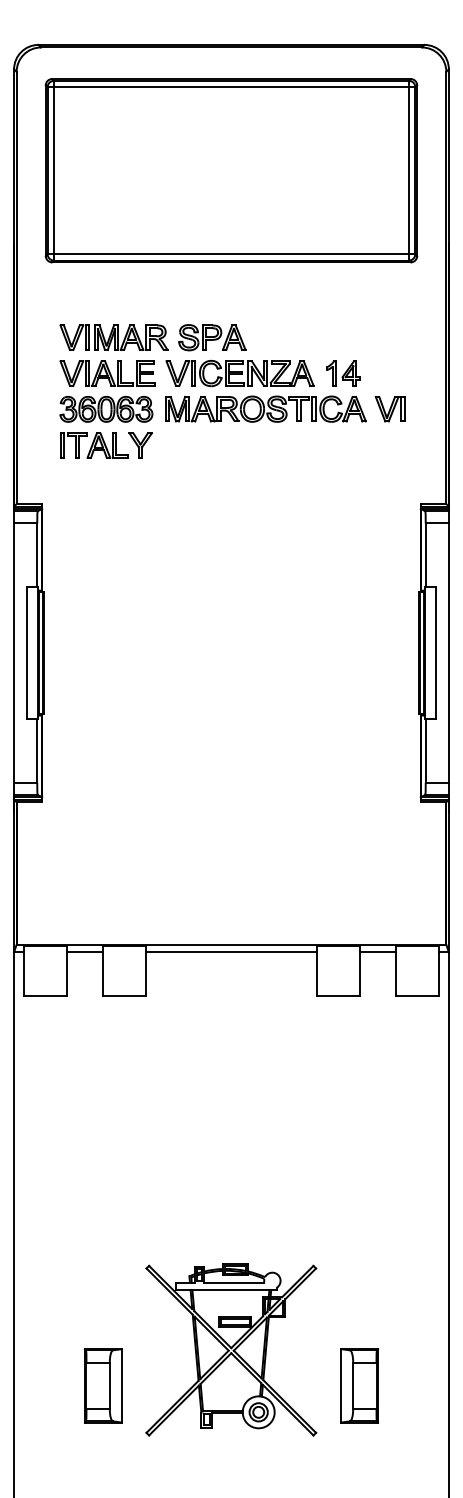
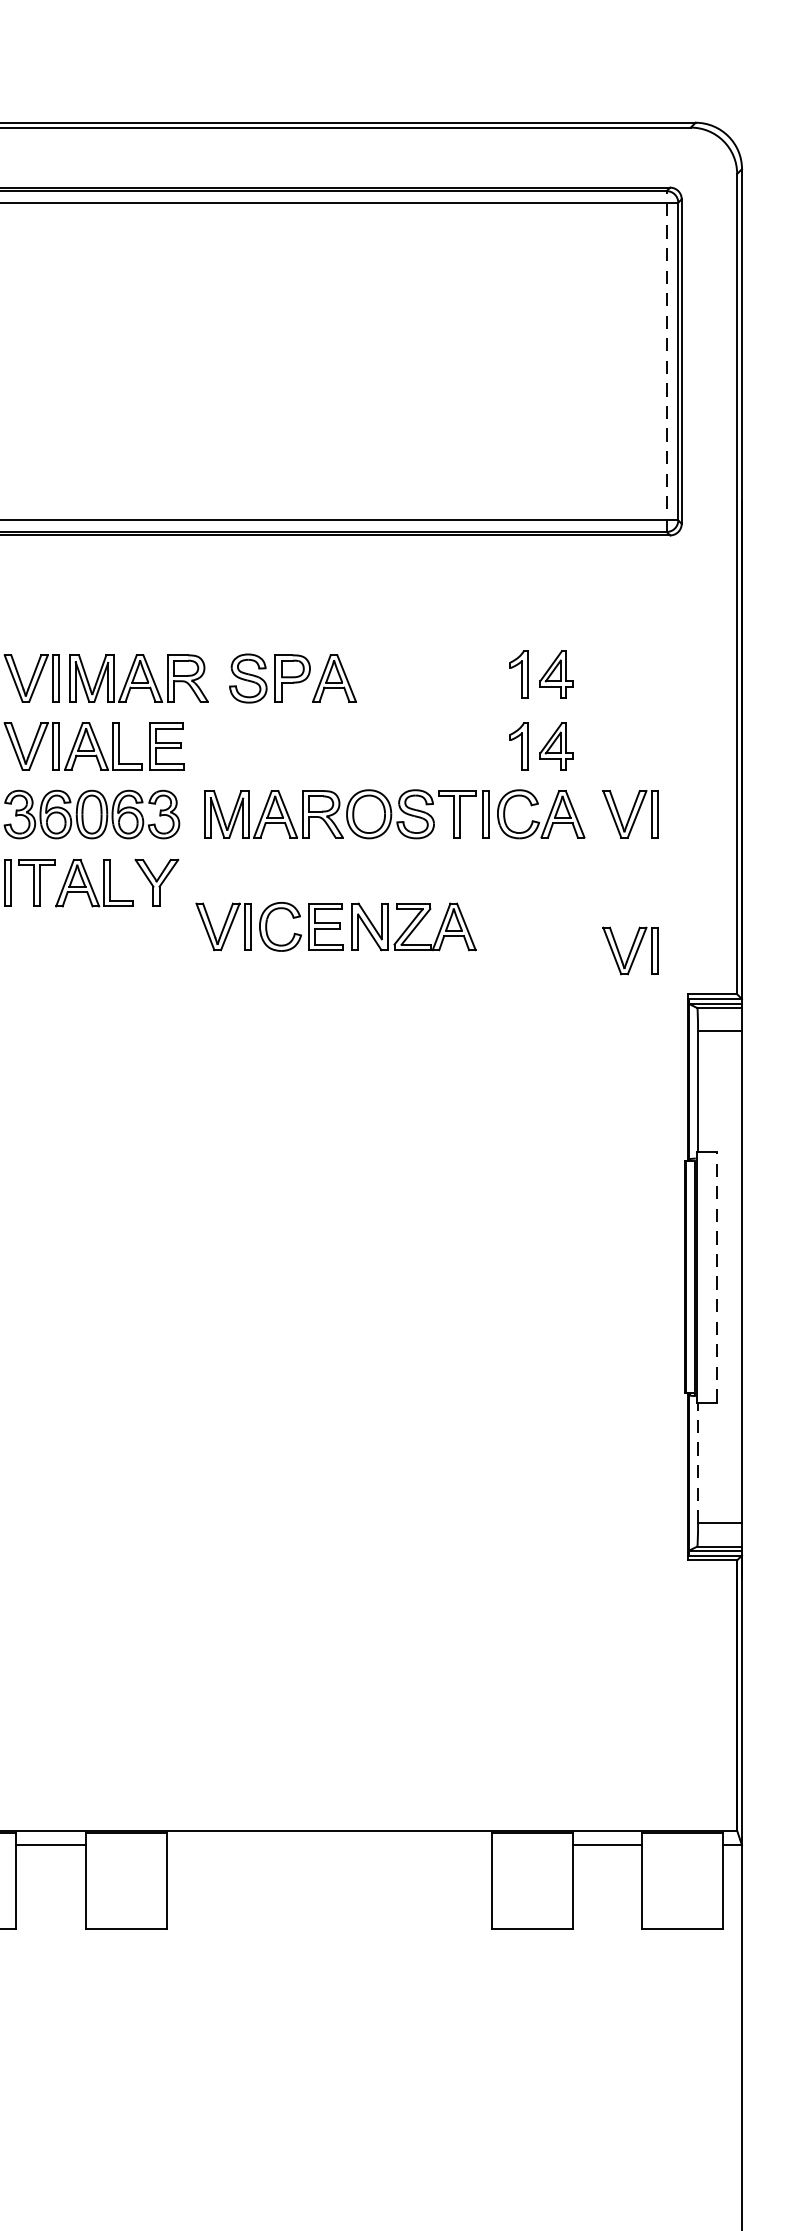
line: (409, 170) -> (667, 361), solid -> dashed
part: (343, 335) -> (541, 674), added
part: (239, 373) -> (335, 926), moved
part: (389, 481) -> (629, 951), added
line: (435, 653) -> (716, 1278), solid -> dashed
line: (425, 750) -> (697, 1462), solid -> dashed
line: (231, 952) -> (329, 1845), removed

